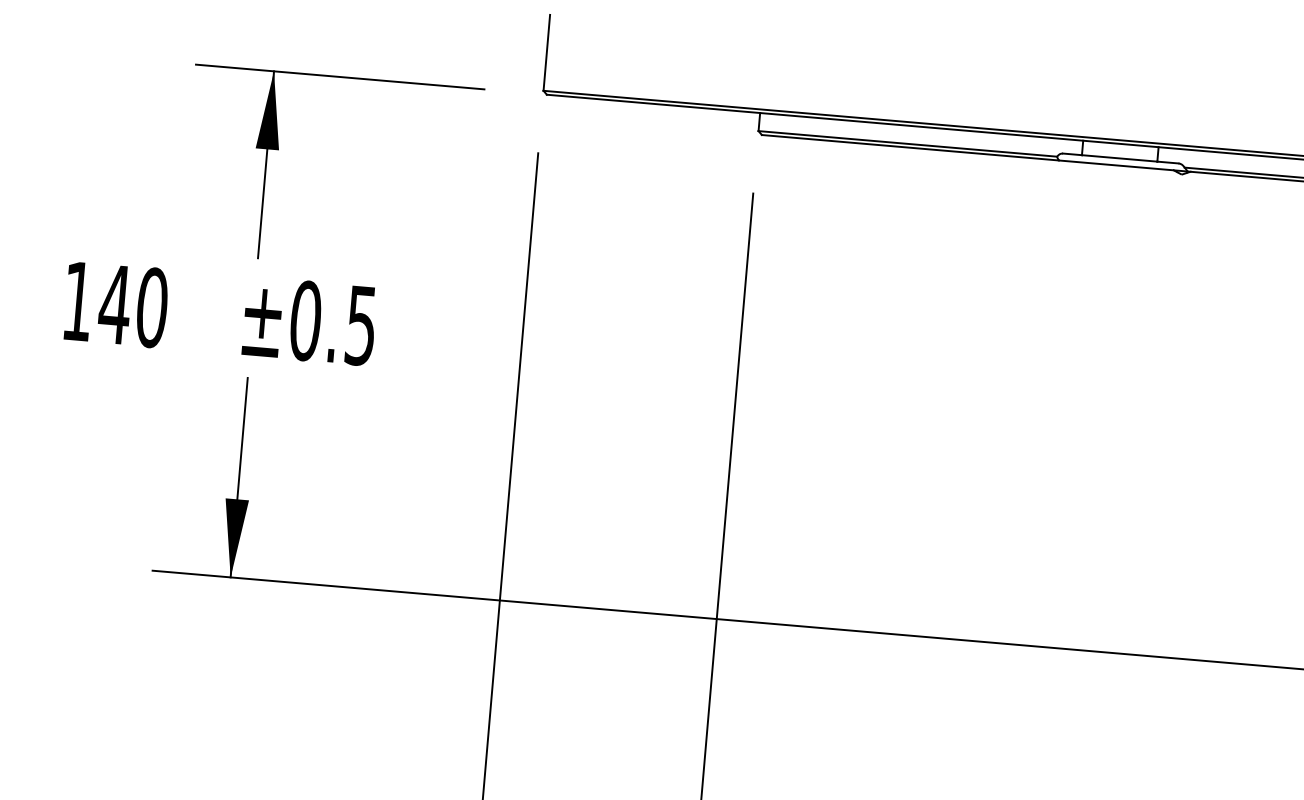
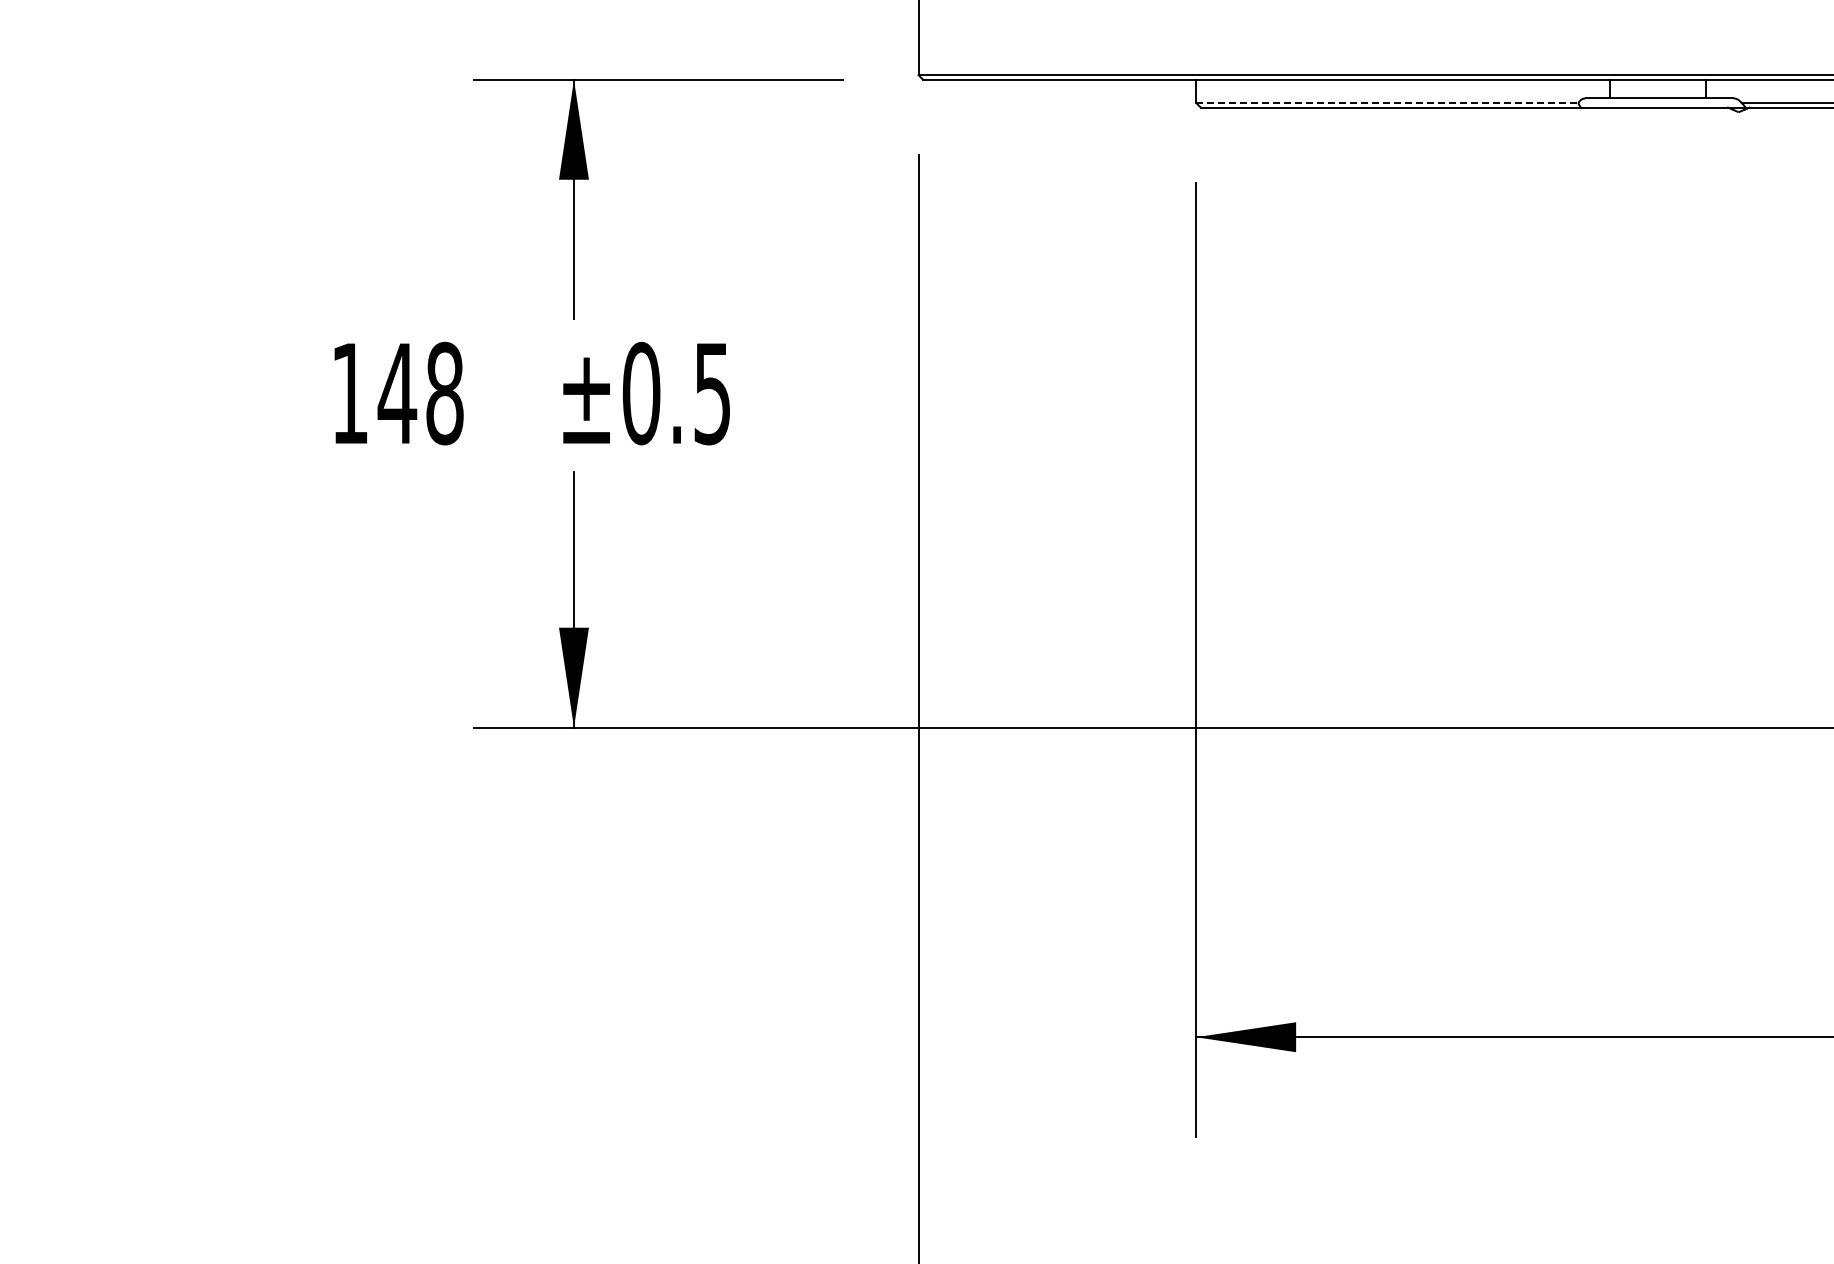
line: (907, 144) -> (1387, 103), solid -> dashed
text: (151, 307) -> (444, 393), 140 -> 148

